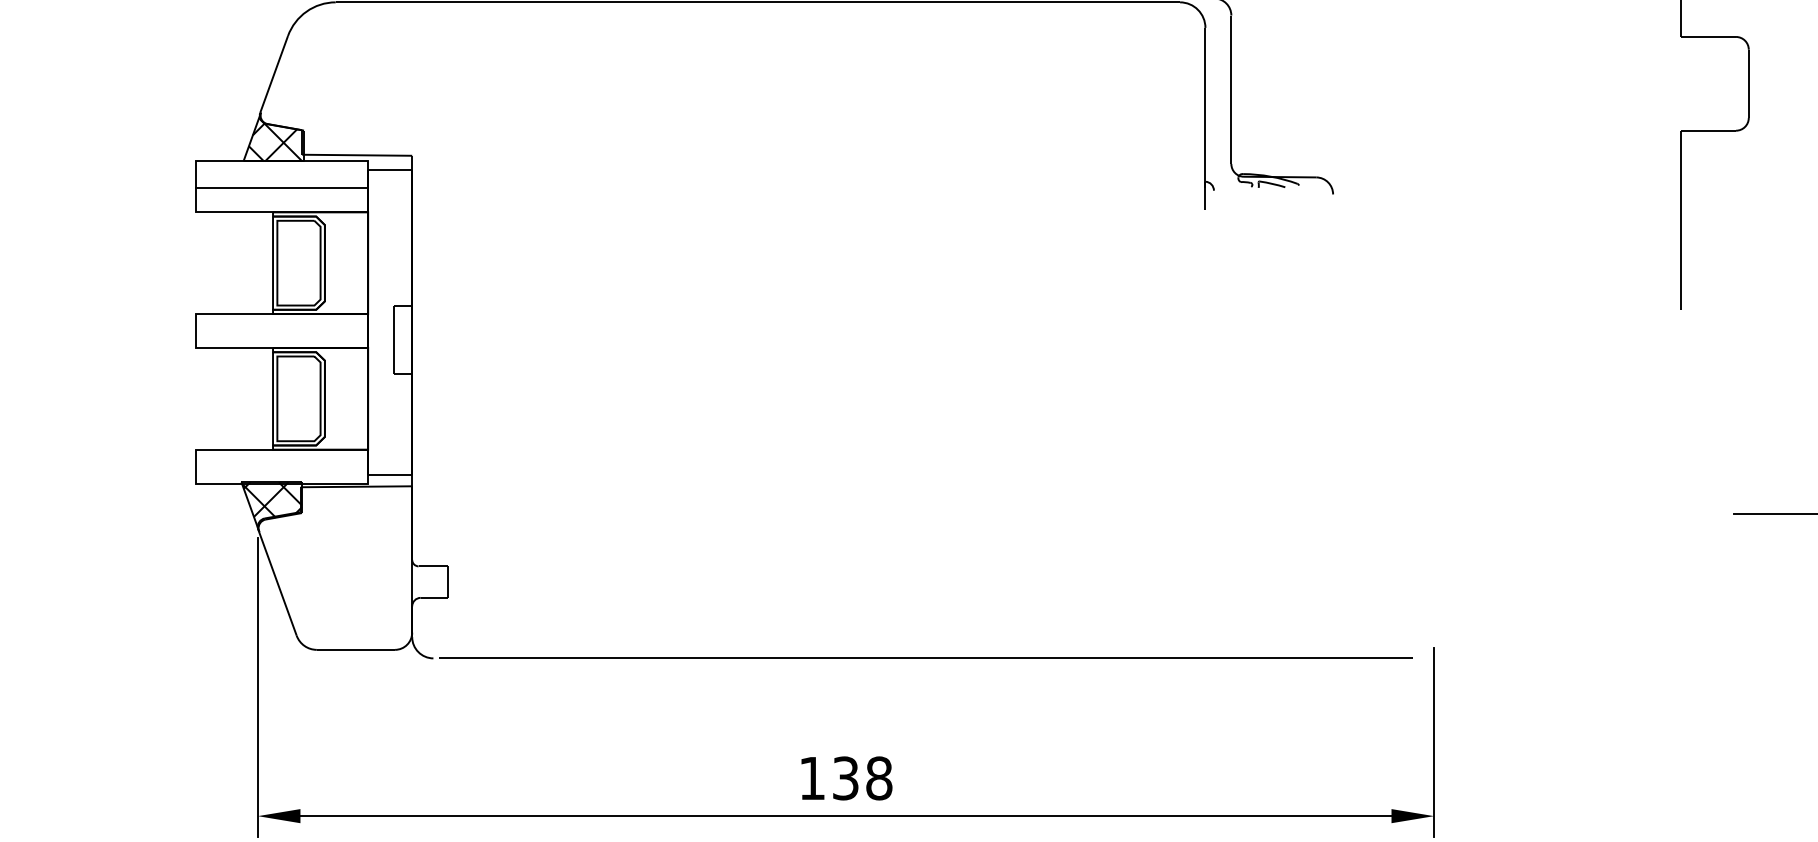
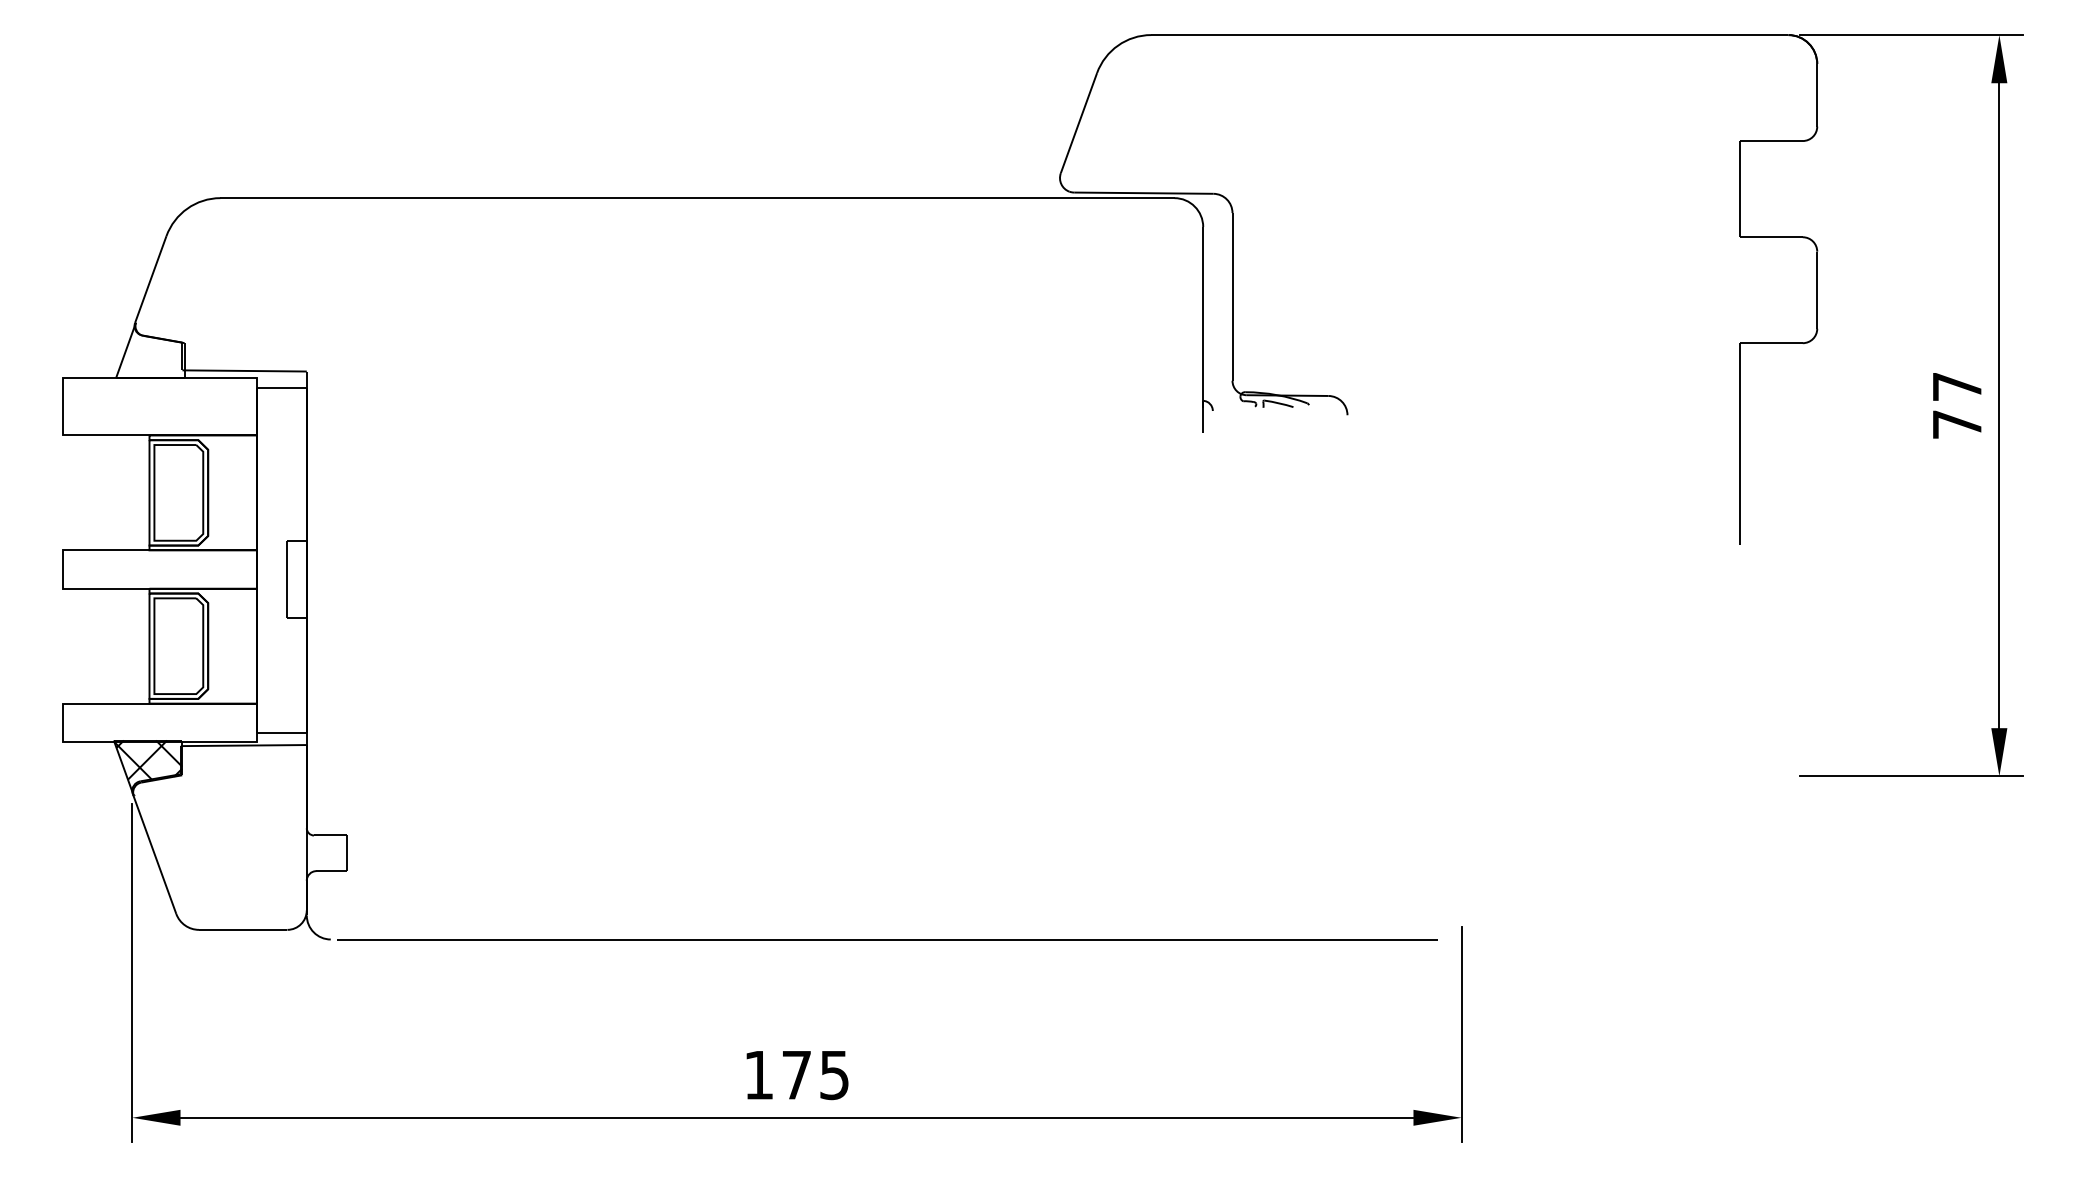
hatch: (276, 139) -> (153, 353), removed
line: (281, 187) -> (159, 407), removed
text: (862, 778) -> (815, 1075), 138 -> 175

